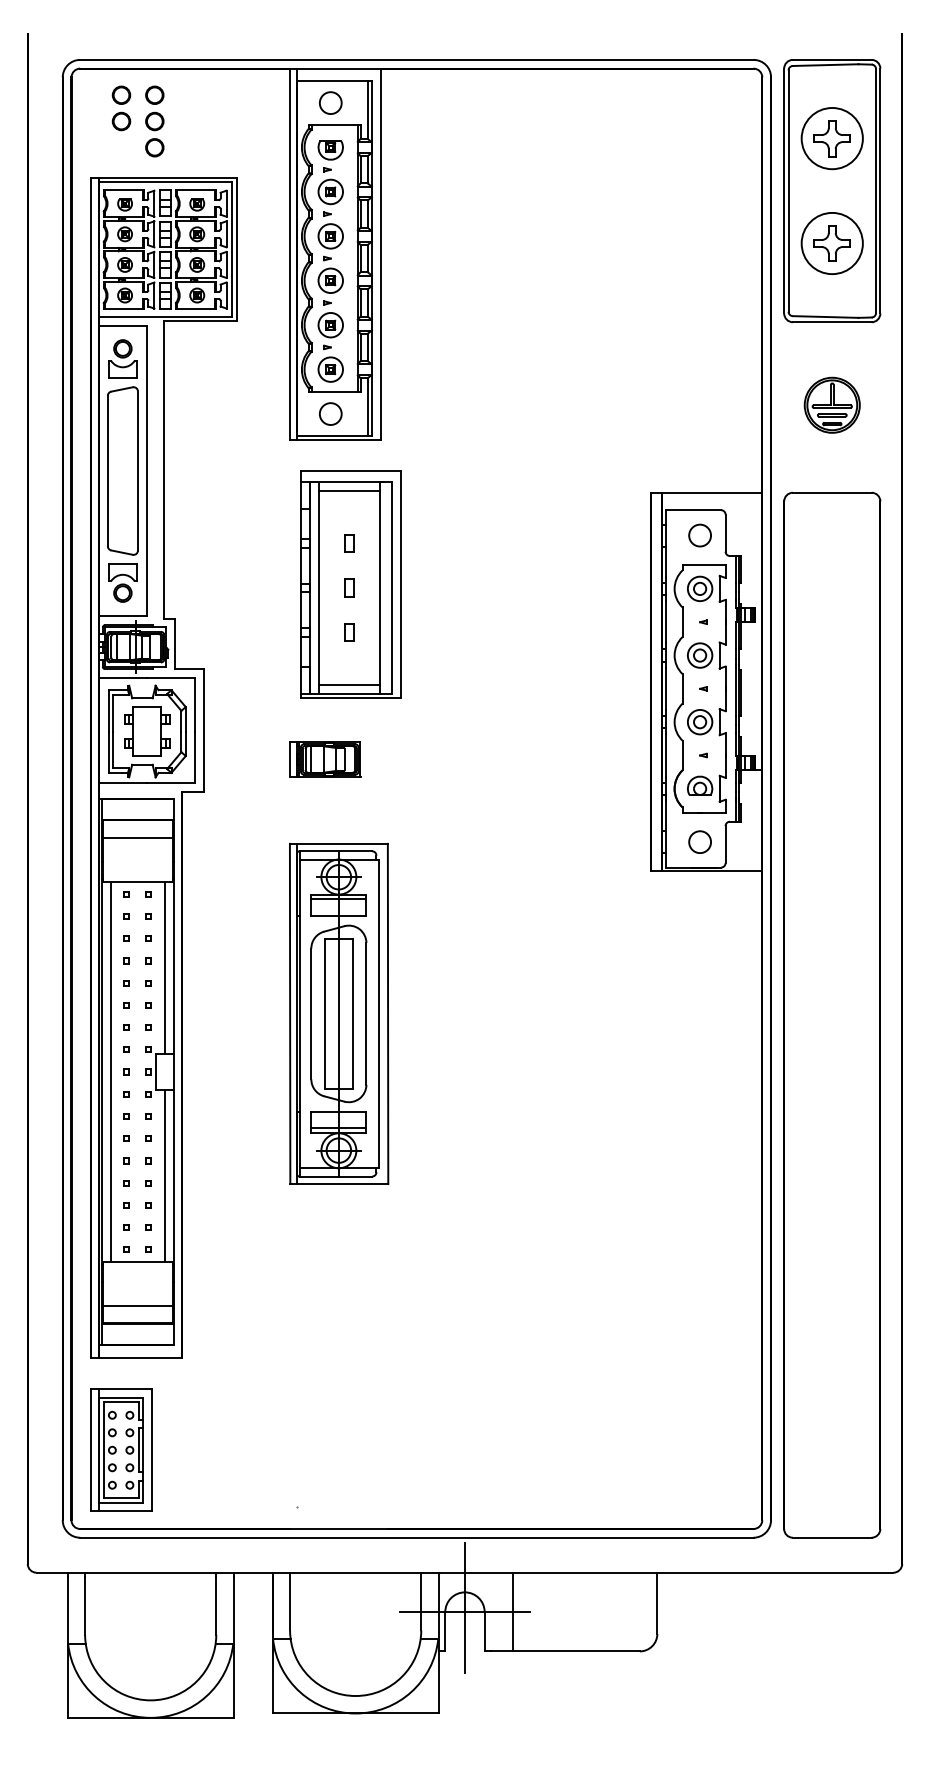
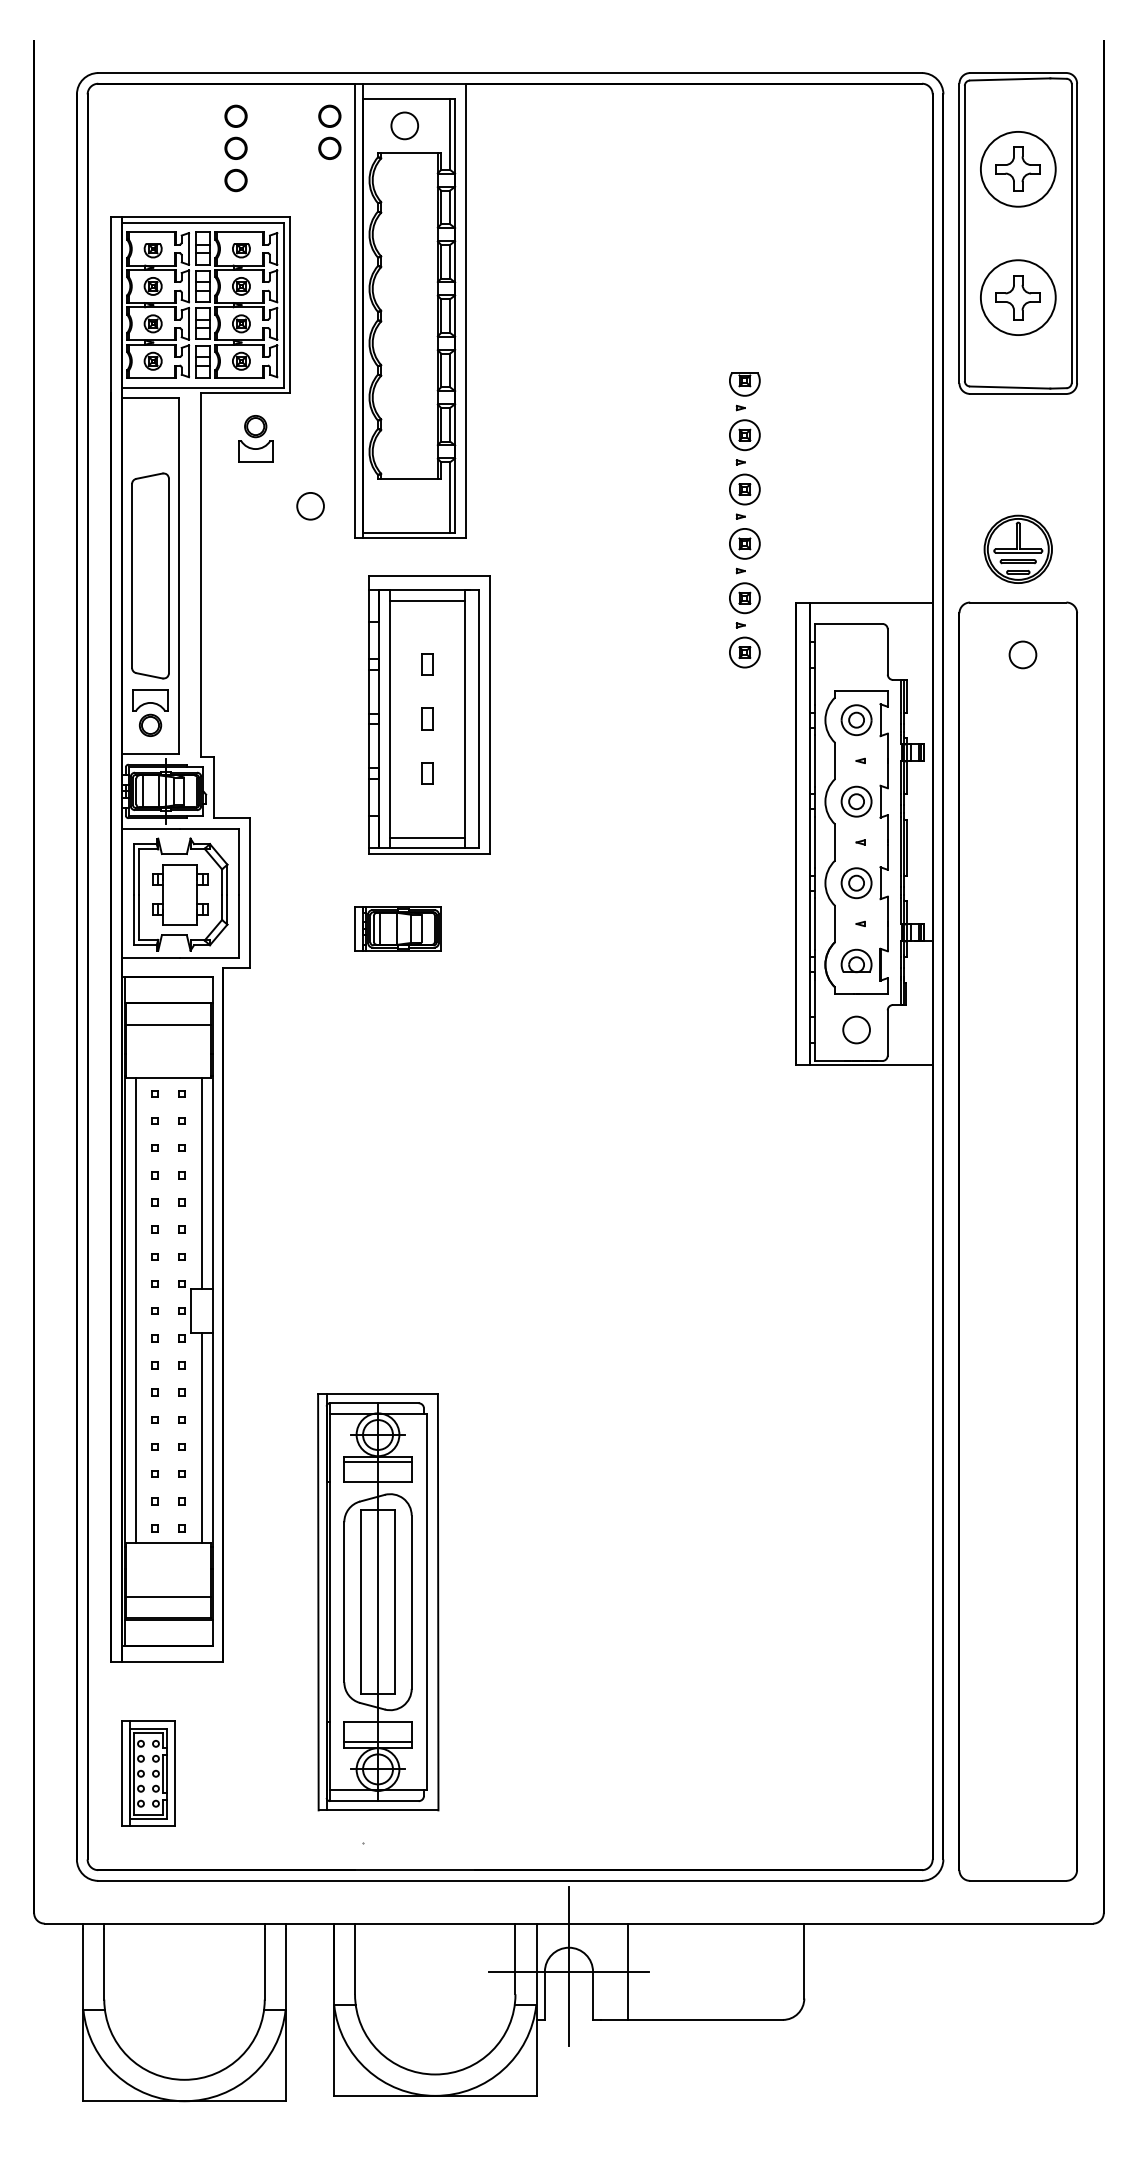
part: (121, 108) -> (329, 132), moved
part: (154, 121) -> (235, 148), moved
part: (330, 261) -> (744, 520), moved
part: (122, 358) -> (255, 438), moved
part: (831, 404) -> (1017, 548), moved
circle: (330, 413) -> (310, 505), moved
circle: (699, 535) -> (1022, 654), moved
part: (339, 1013) -> (378, 1601), moved
part: (121, 1449) -> (148, 1772), size x0.7

